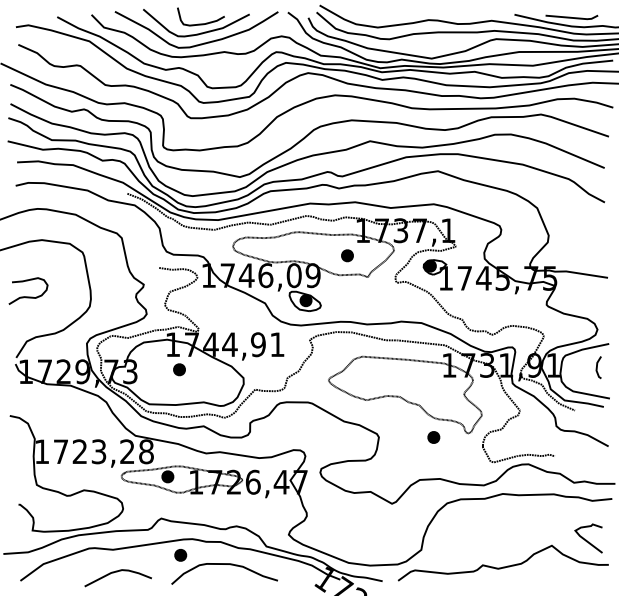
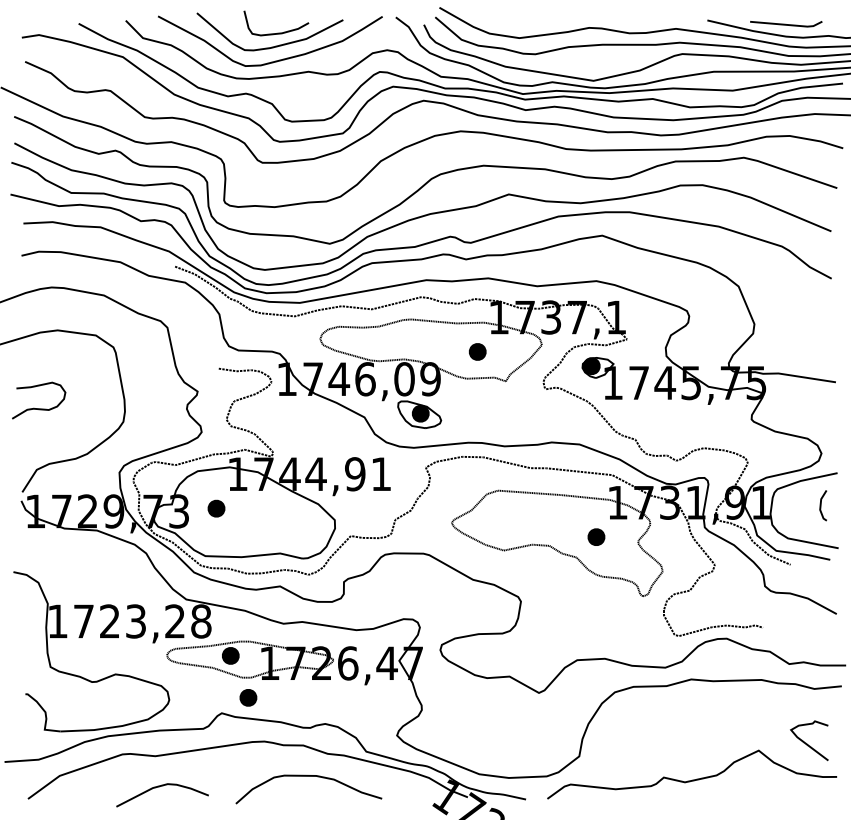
part: (179, 369) -> (216, 508), moved
part: (433, 437) -> (596, 537), moved
part: (180, 555) -> (248, 698), moved

